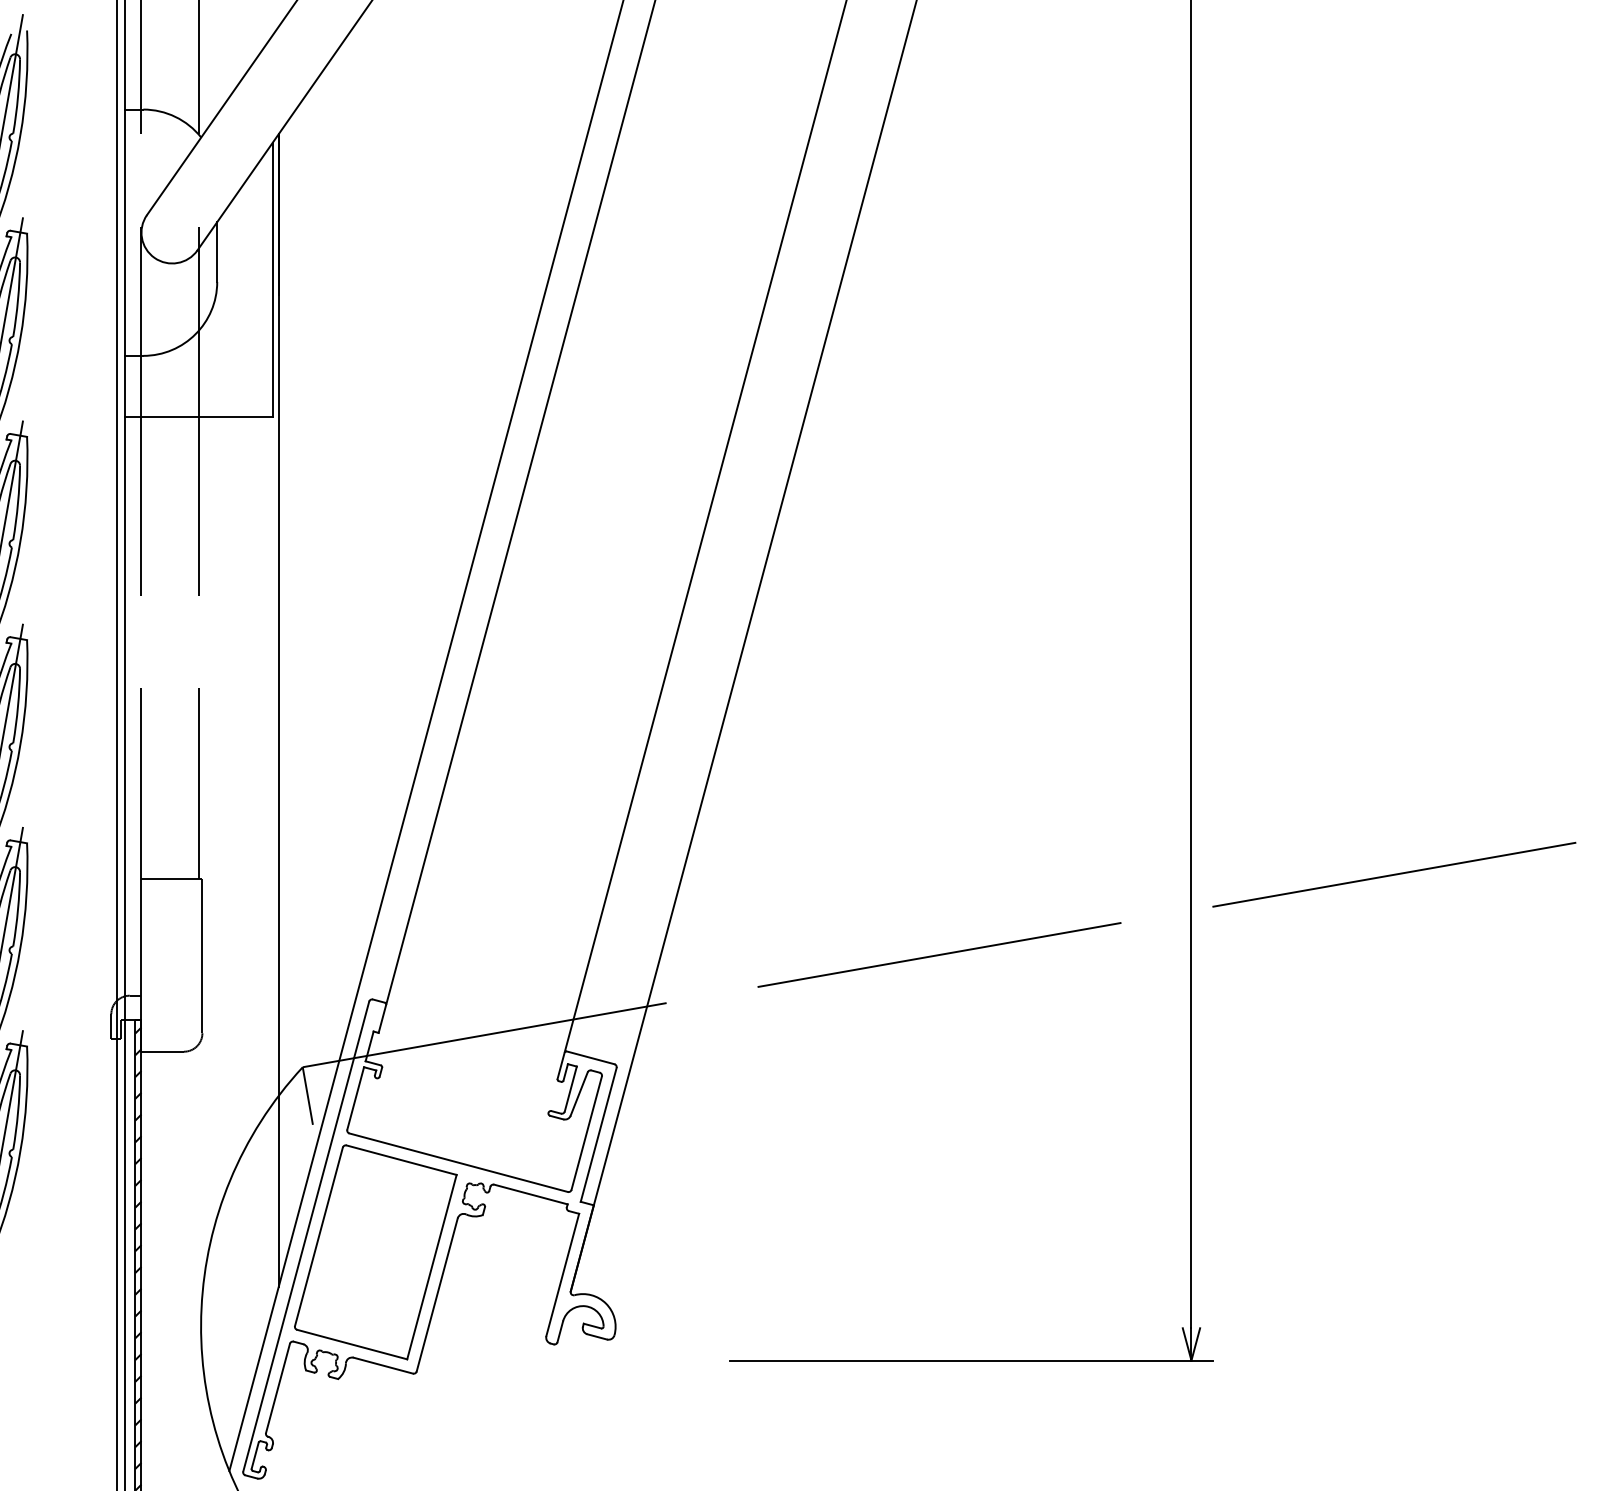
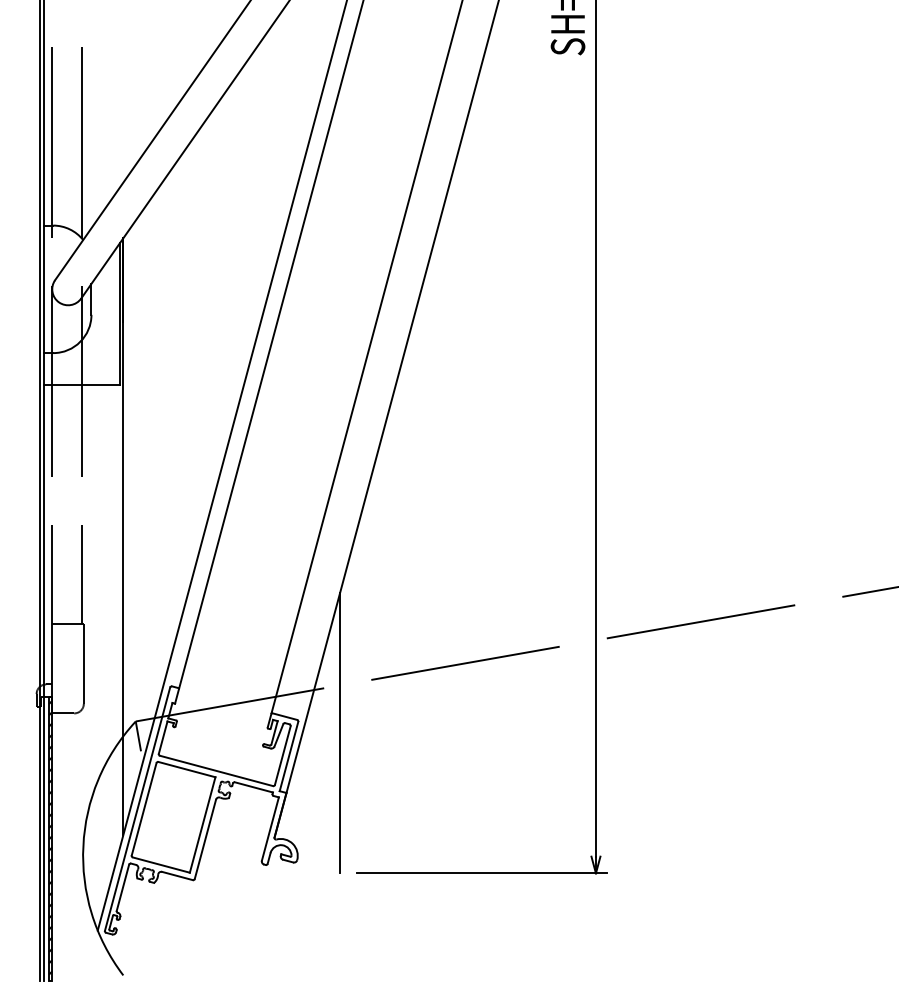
line: (698, 1088) -> (340, 732), added

